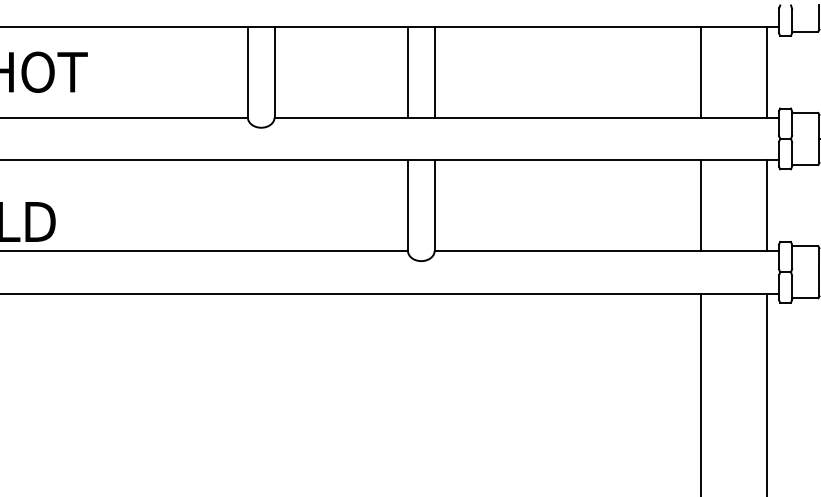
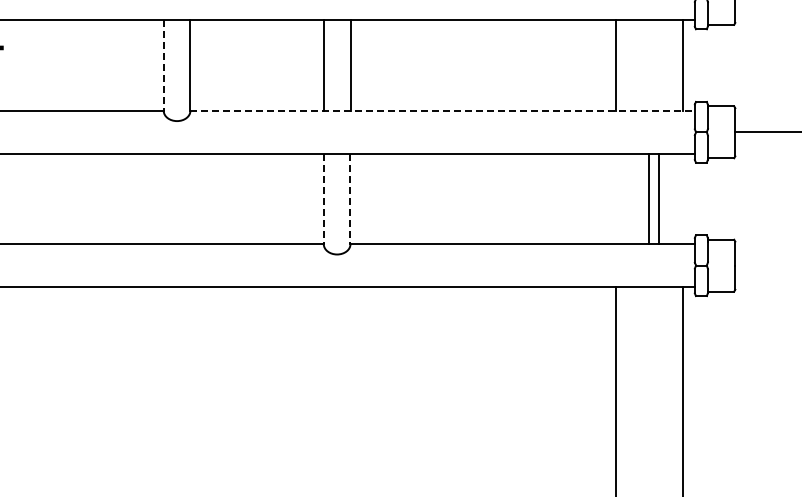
line: (247, 72) -> (163, 65), solid -> dashed
line: (527, 117) -> (443, 110), solid -> dashed
line: (700, 205) -> (649, 198), moved
line: (767, 205) -> (659, 198), moved
line: (407, 206) -> (323, 199), solid -> dashed
line: (434, 206) -> (350, 199), solid -> dashed

